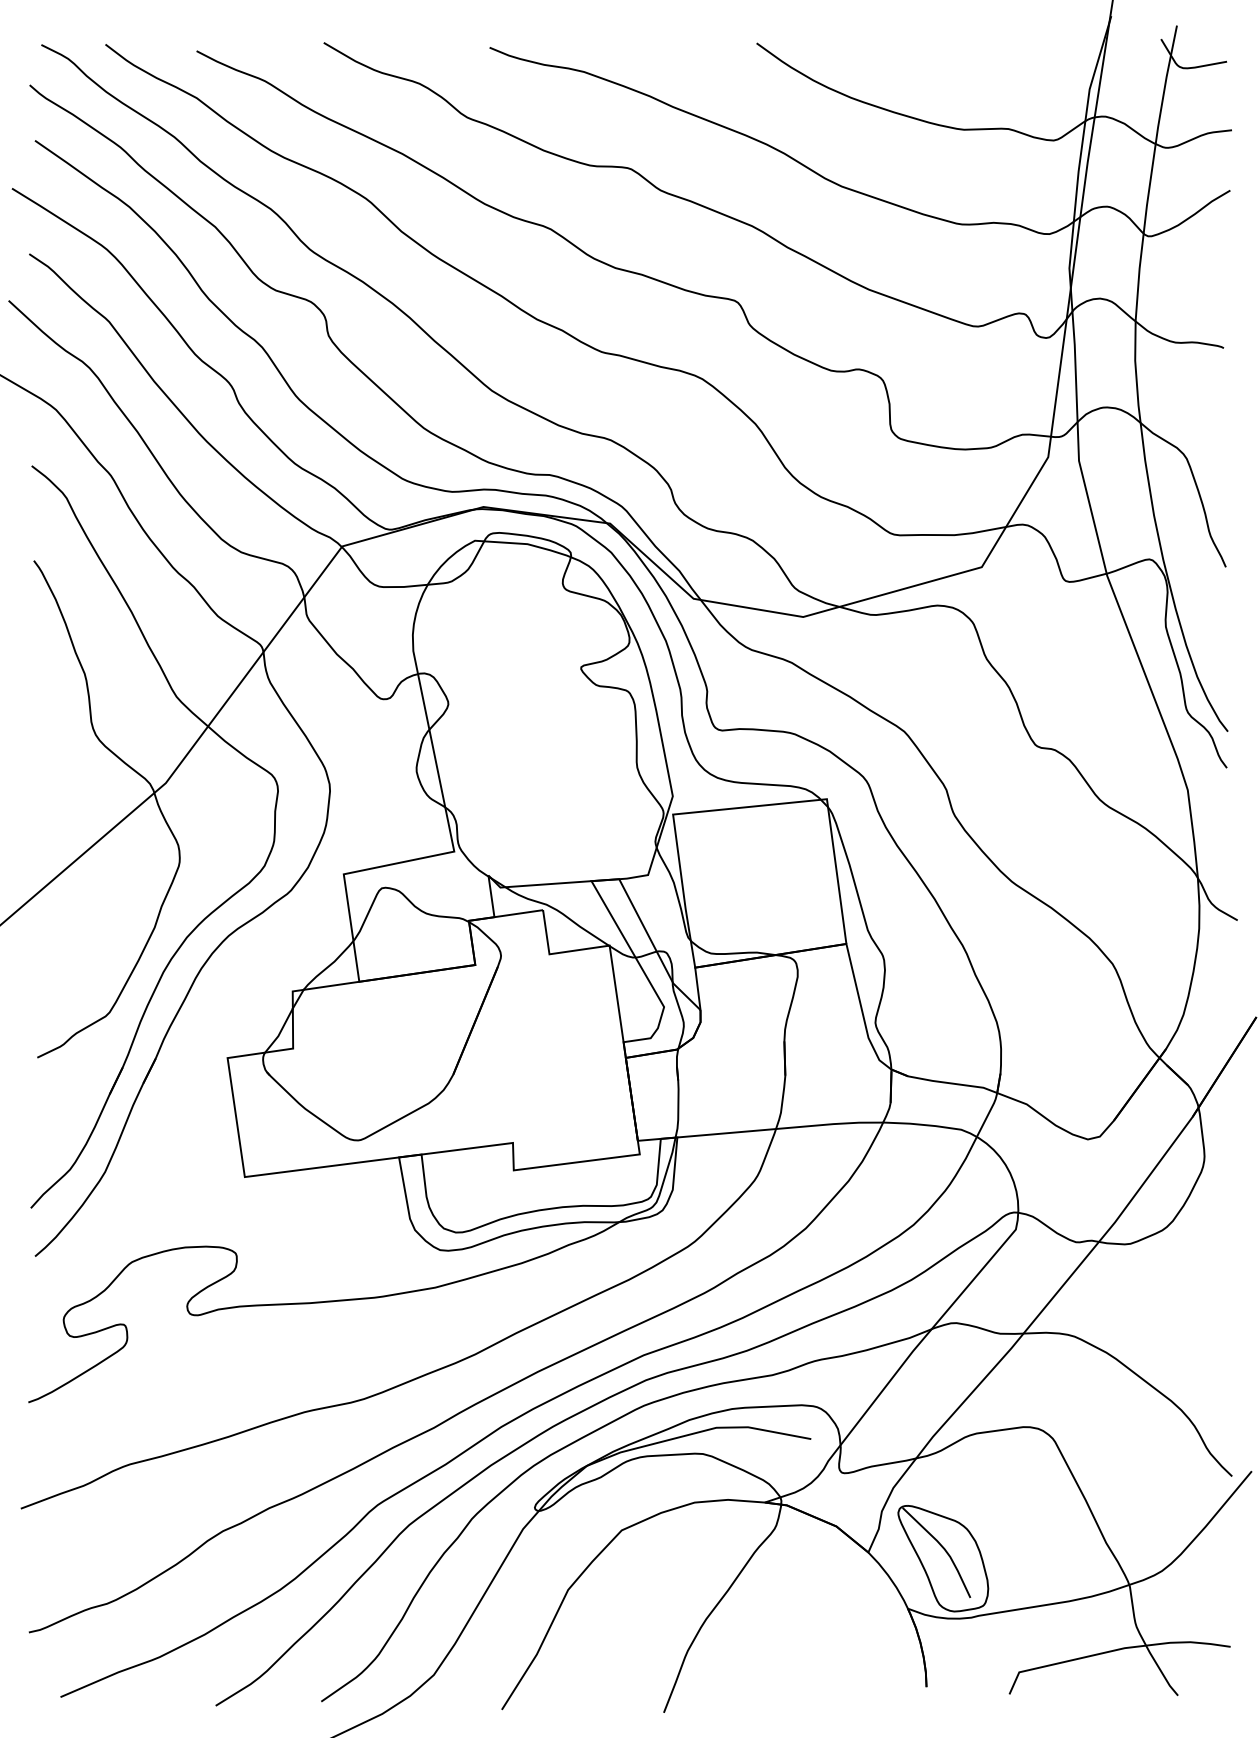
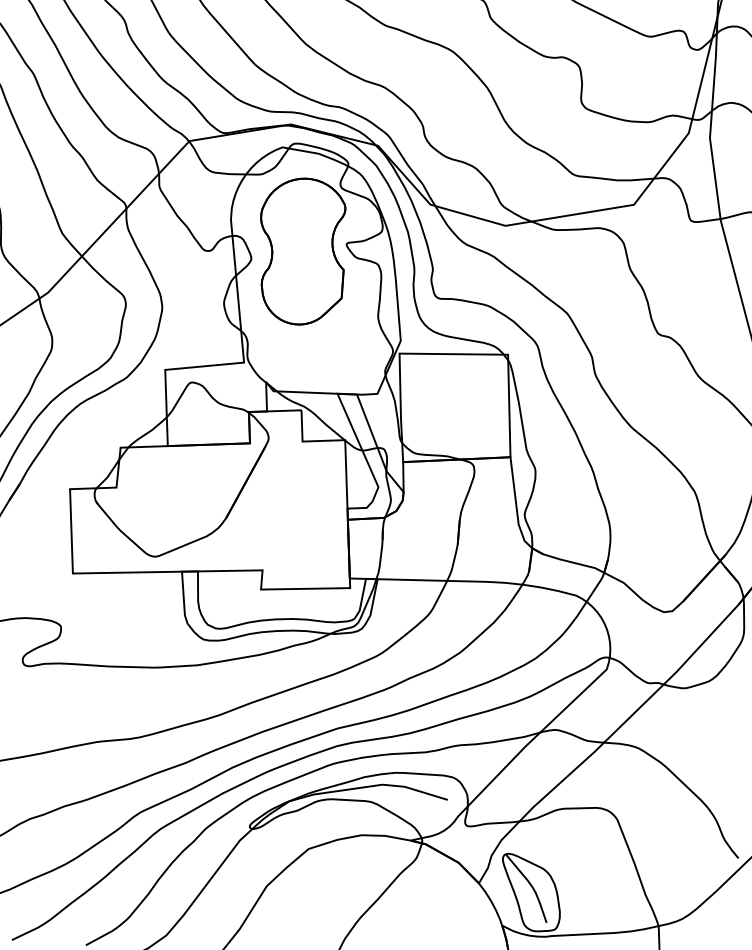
part: (518, 685) -> (301, 251), added

